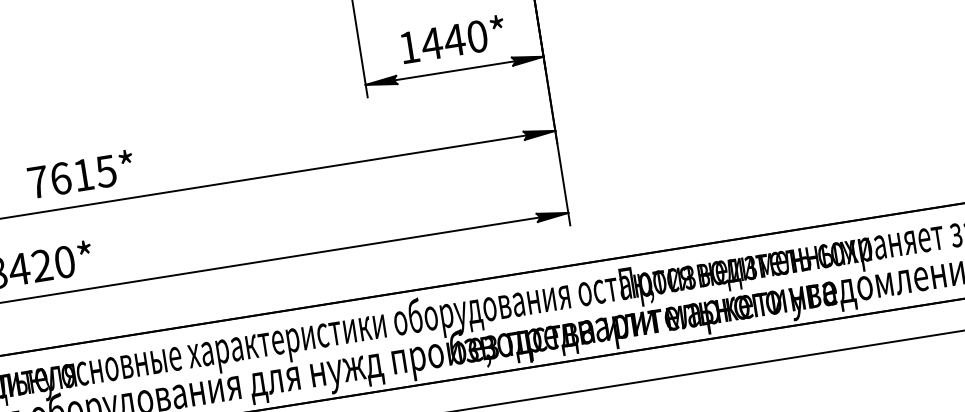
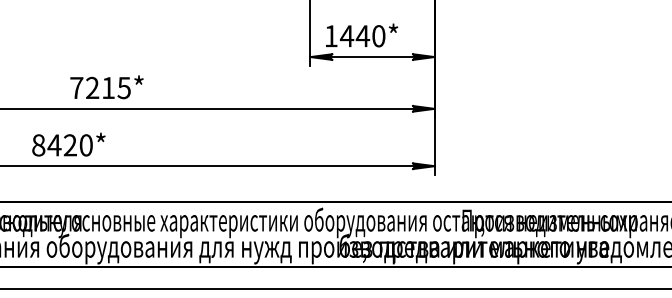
text: (453, 39) -> (362, 35), moved
text: (60, 177) -> (92, 87), 7615* -> 7215*

